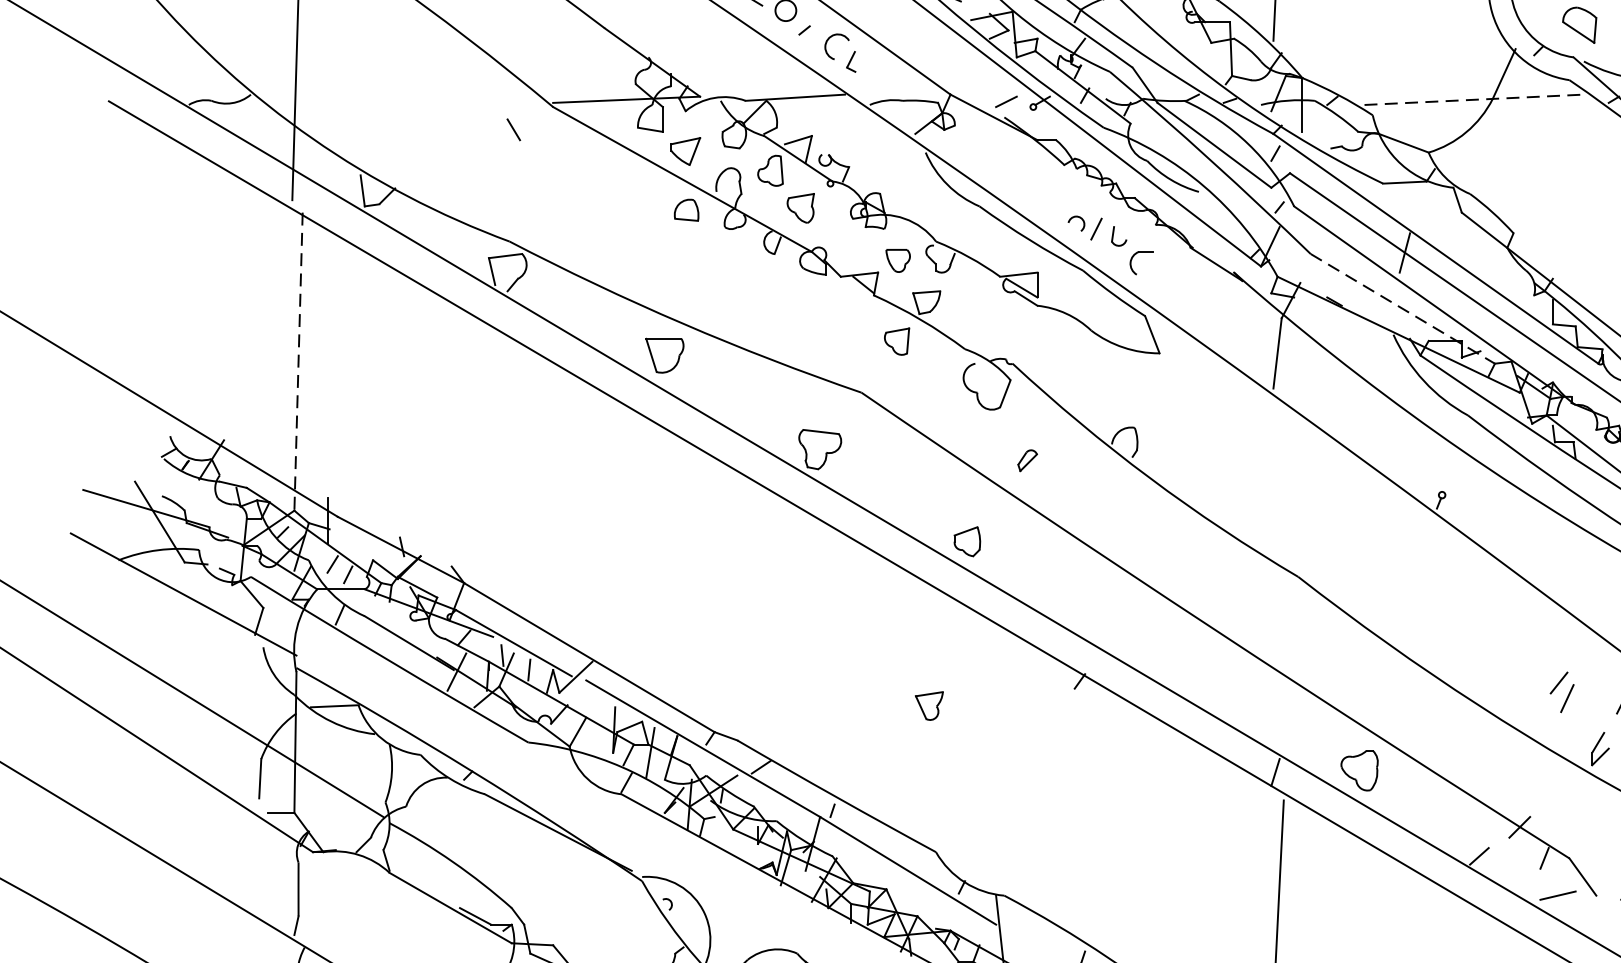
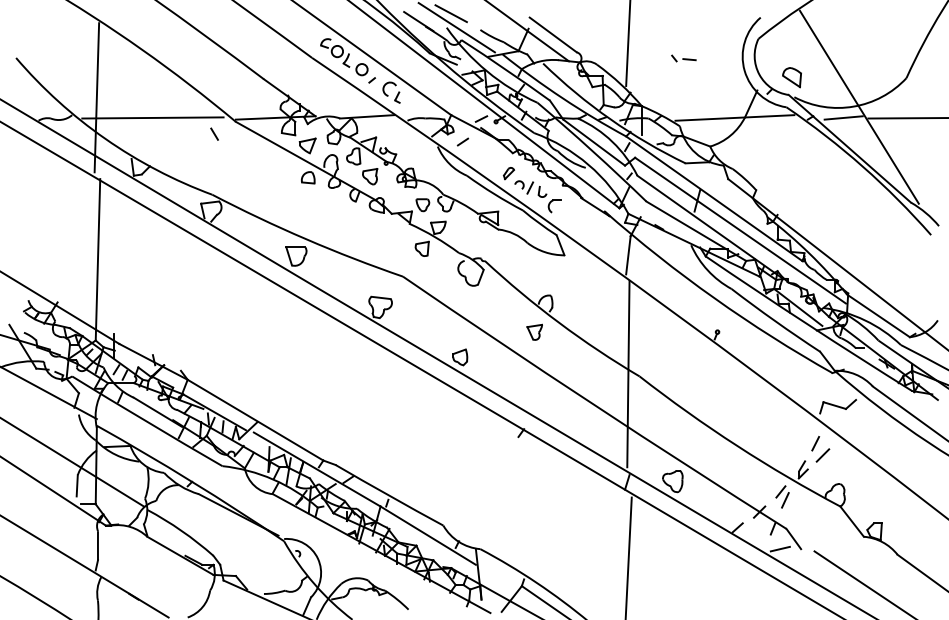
line: (399, 98) -> (152, 117), added
line: (1475, 98) -> (735, 117), dashed -> solid
line: (971, 143) -> (462, 141), added
line: (1403, 309) -> (696, 231), dashed -> solid
line: (297, 361) -> (97, 259), dashed -> solid
part: (1026, 460) -> (508, 173), moved
line: (1277, 573) -> (628, 374), added
part: (1562, 691) -> (782, 496), moved
part: (928, 704) -> (534, 331), moved

